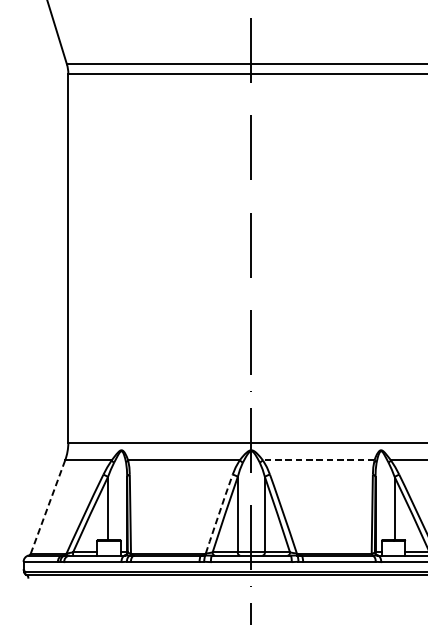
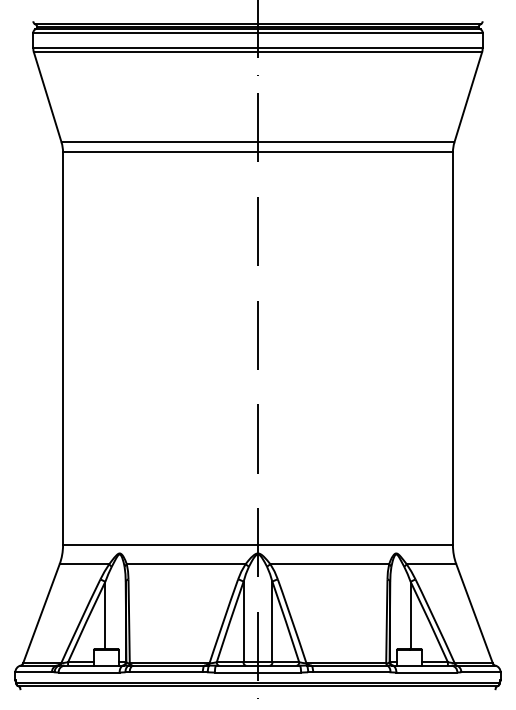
line: (318, 460) -> (329, 564), dashed -> solid
line: (48, 506) -> (41, 613), dashed -> solid
line: (218, 514) -> (223, 621), dashed -> solid

